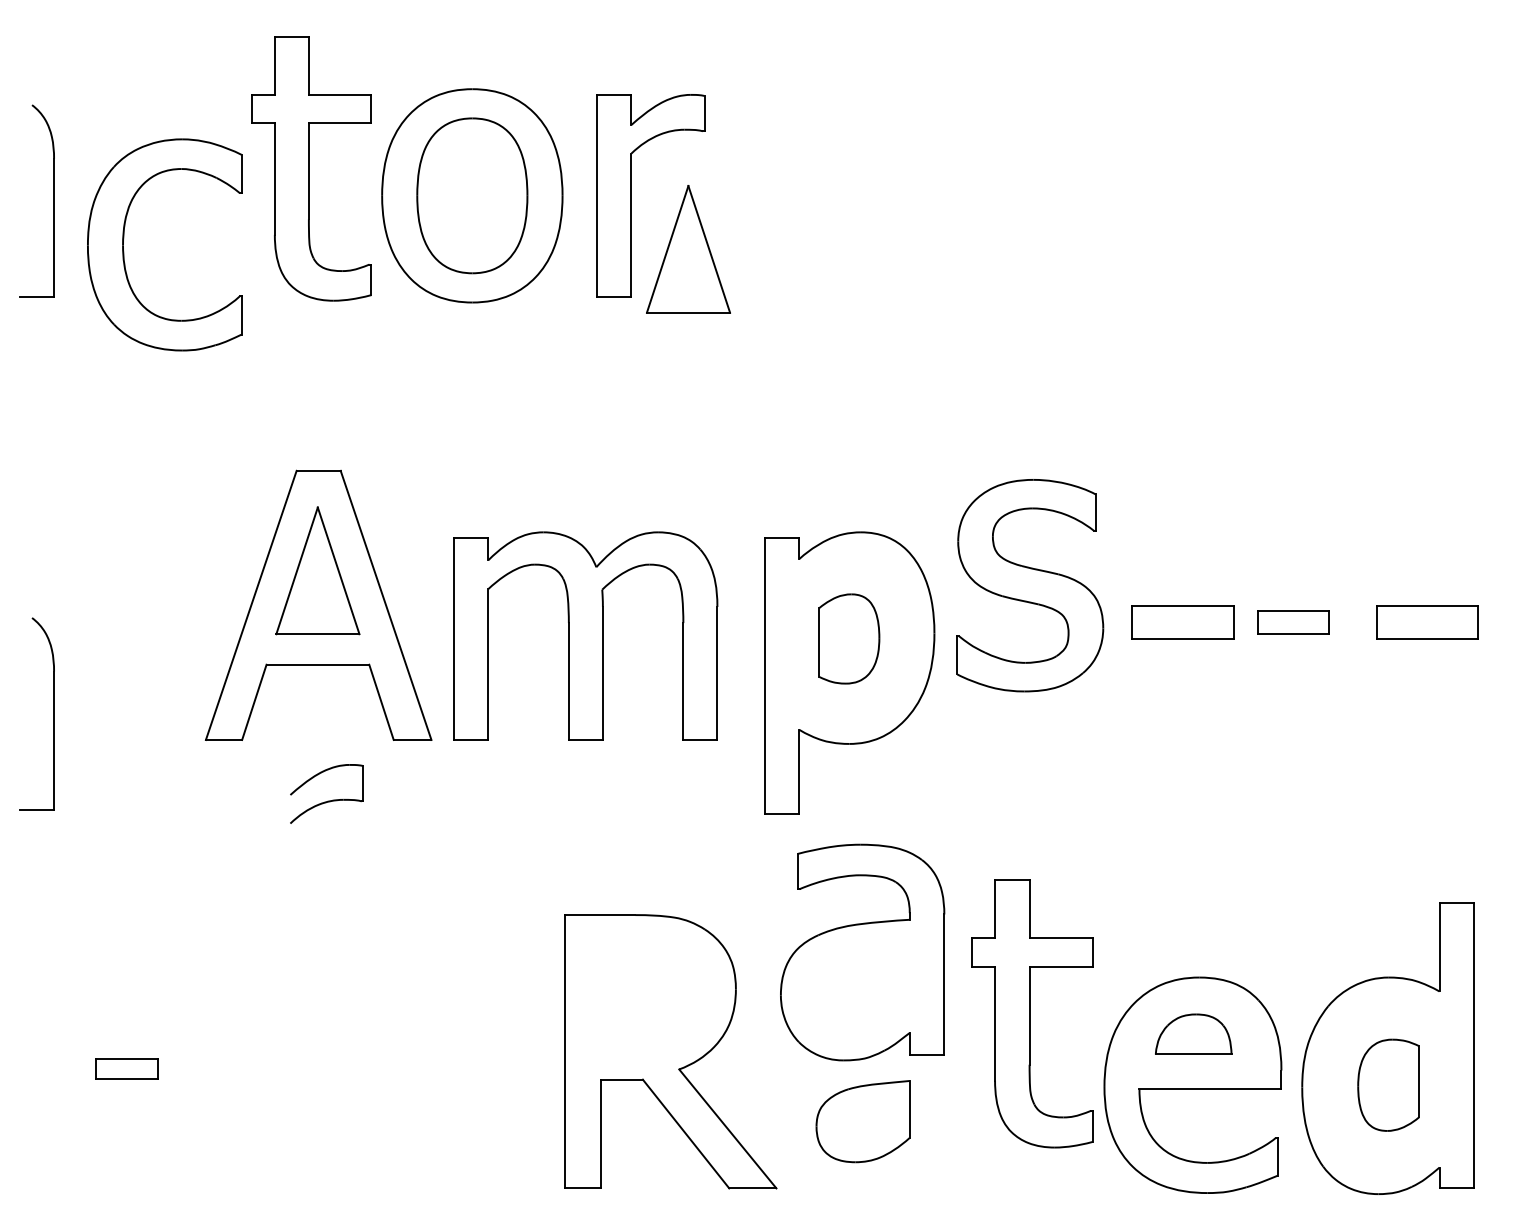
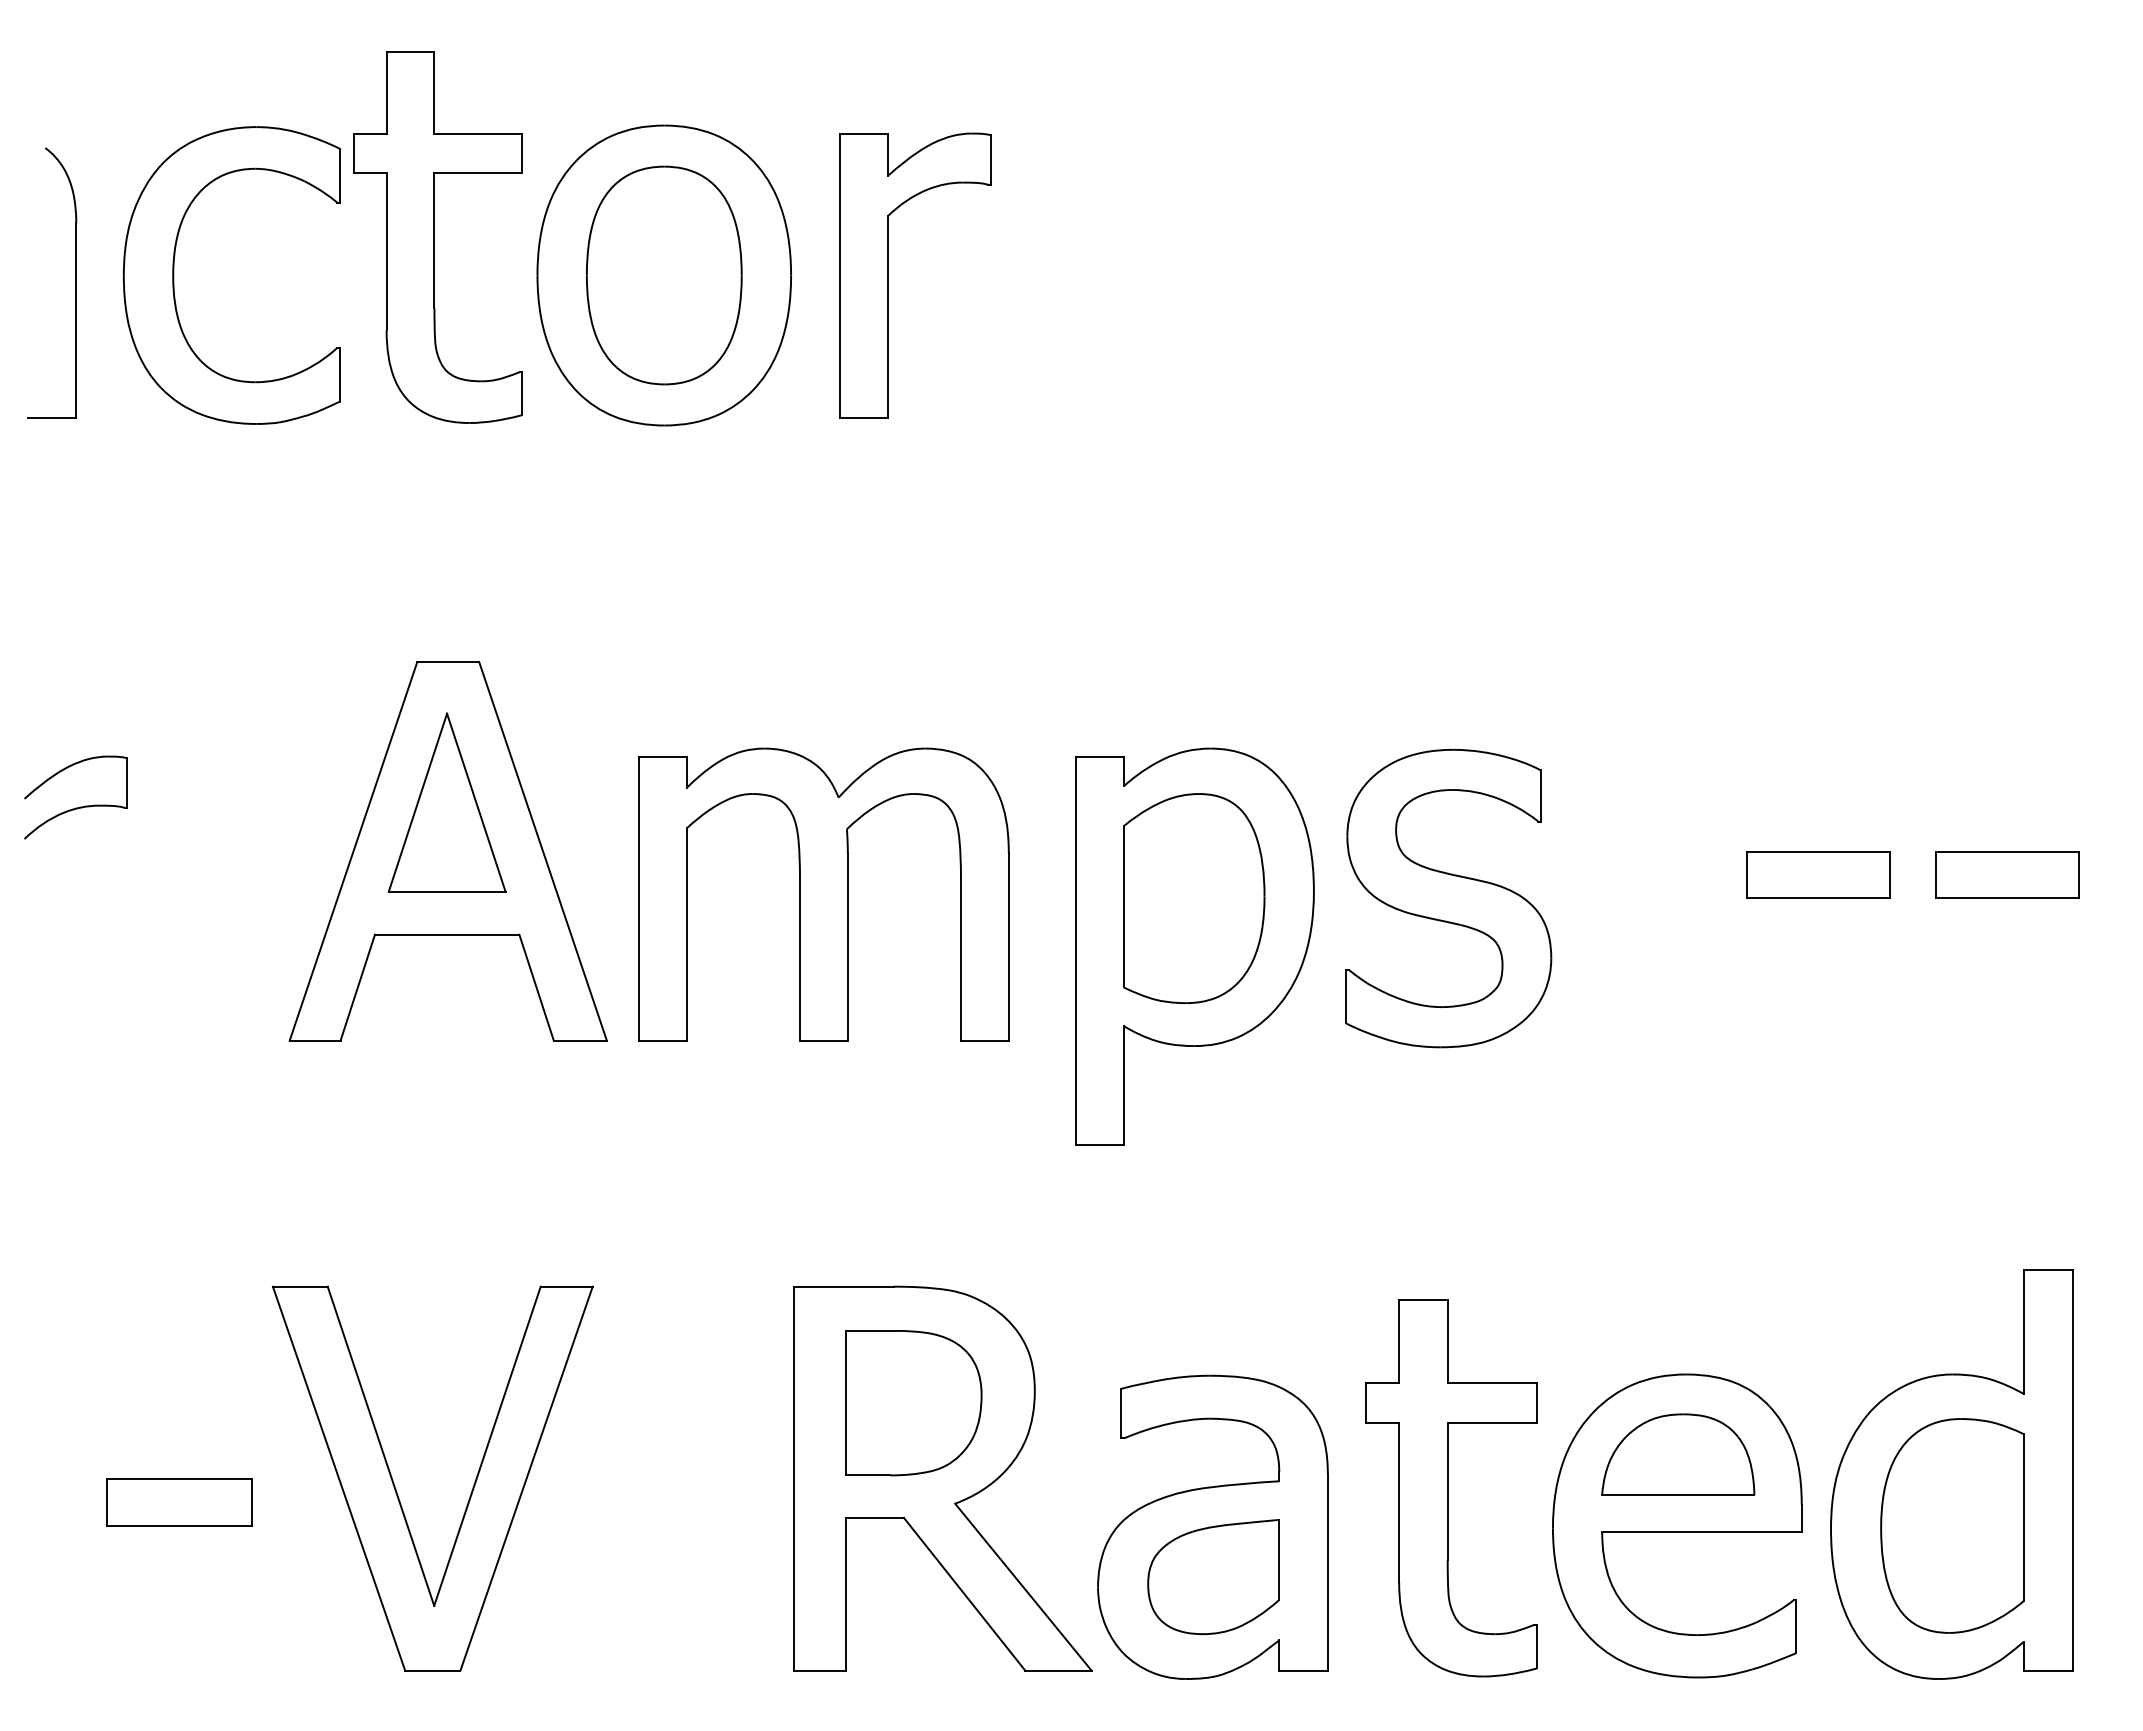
part: (123, 244) -> (174, 275), moved
part: (688, 249) -> (967, 350), removed
part: (1030, 585) -> (1448, 898), moved
part: (1183, 621) -> (1663, 874), removed
part: (1293, 621) -> (1818, 874), size x1.43
part: (849, 638) -> (1194, 898), size x1.67
part: (53, 713) -> (75, 1003), removed
part: (326, 801) -> (75, 807), moved
part: (862, 951) -> (1212, 1526), moved
part: (649, 998) -> (913, 1403), added
part: (1032, 1013) -> (1451, 1488), moved
part: (1193, 1034) -> (1678, 1454), size x1.43
part: (281, 1059) -> (396, 1489), added
part: (127, 1068) -> (179, 1502), size x1.67
part: (1388, 1084) -> (1952, 1525), size x1.67

